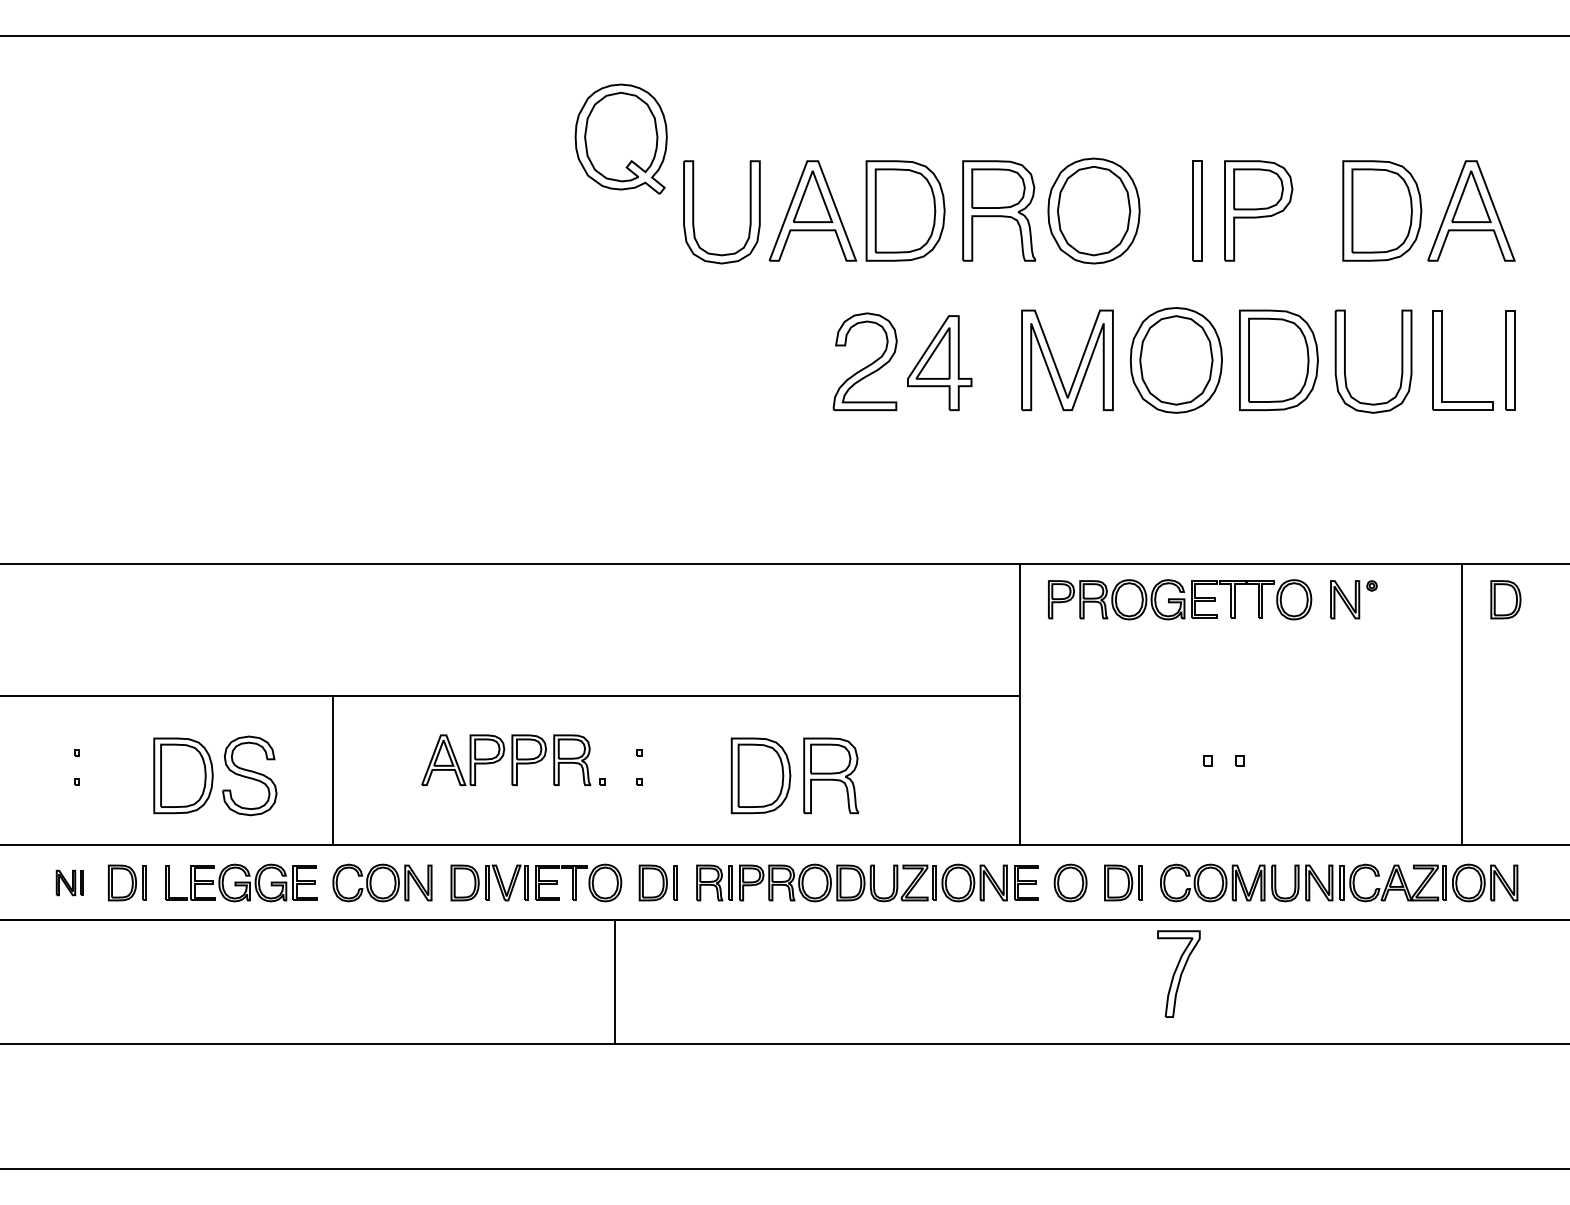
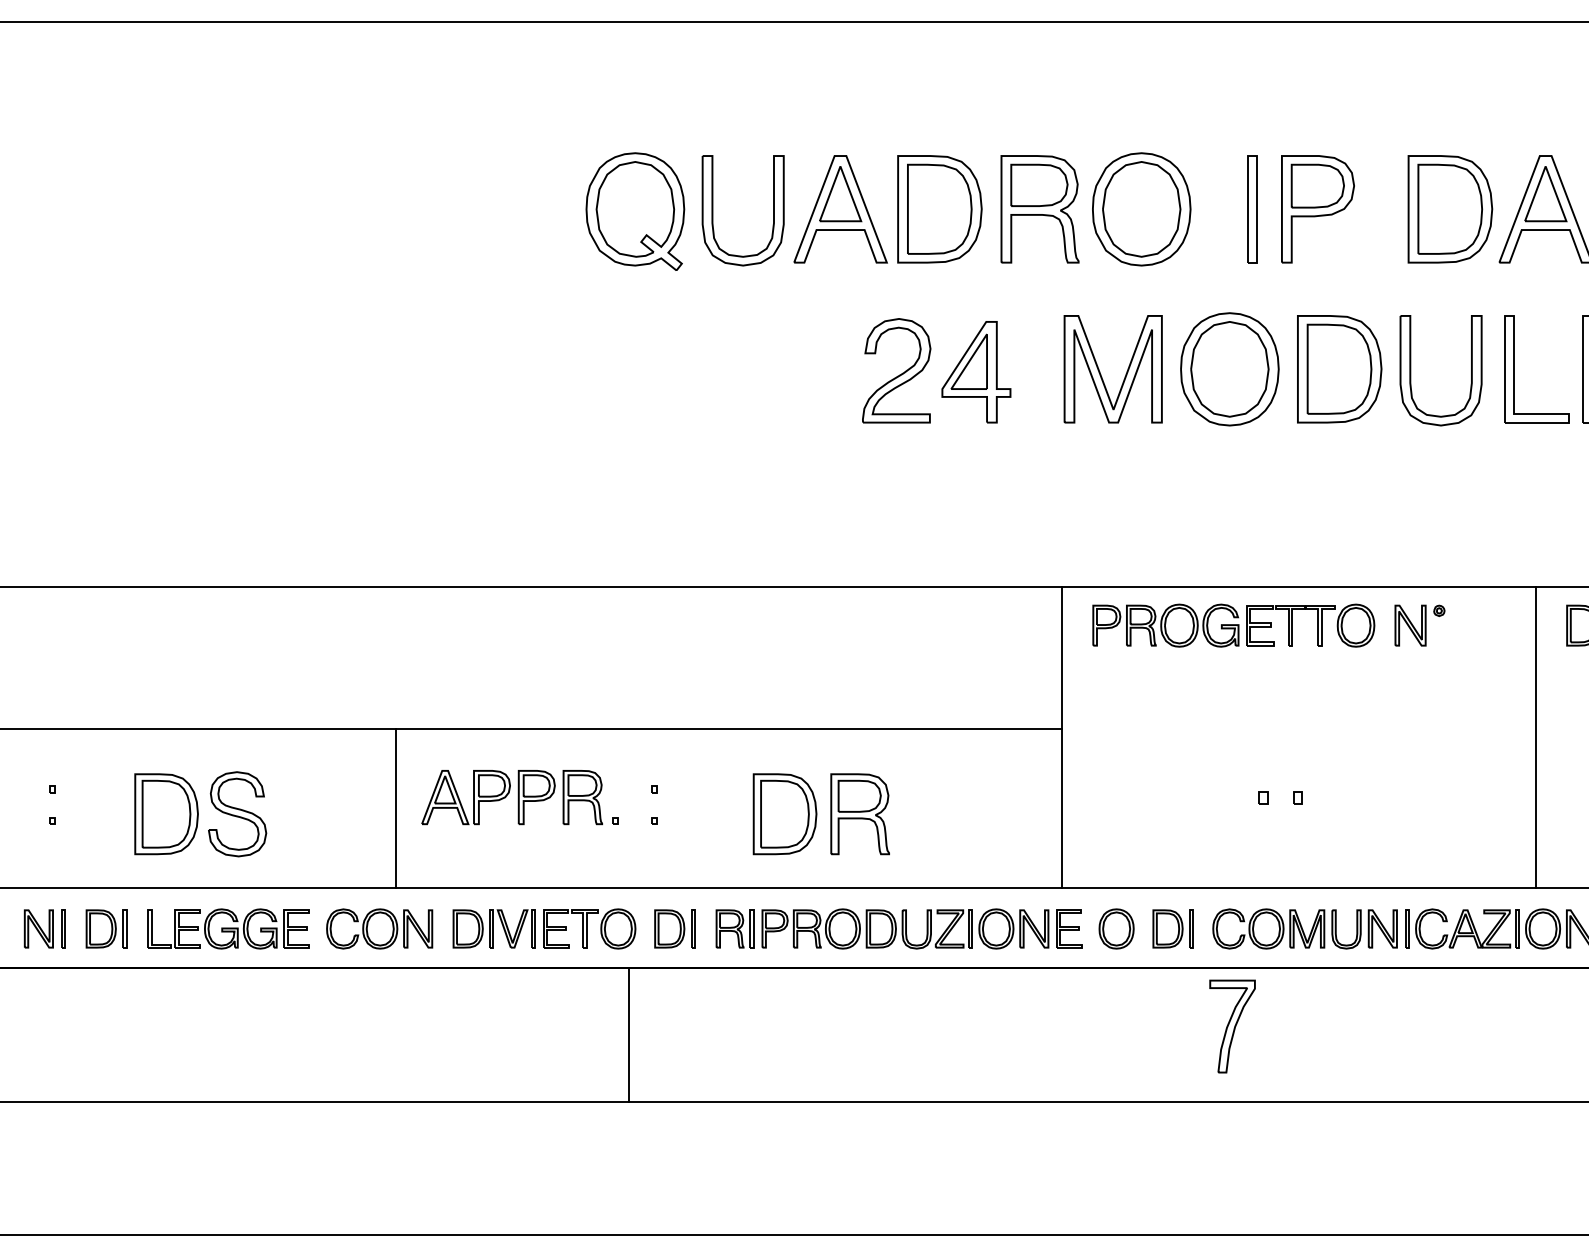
part: (620, 138) -> (634, 210), moved
line: (333, 770) -> (395, 808), moved
part: (69, 882) -> (44, 928), size x1.43

